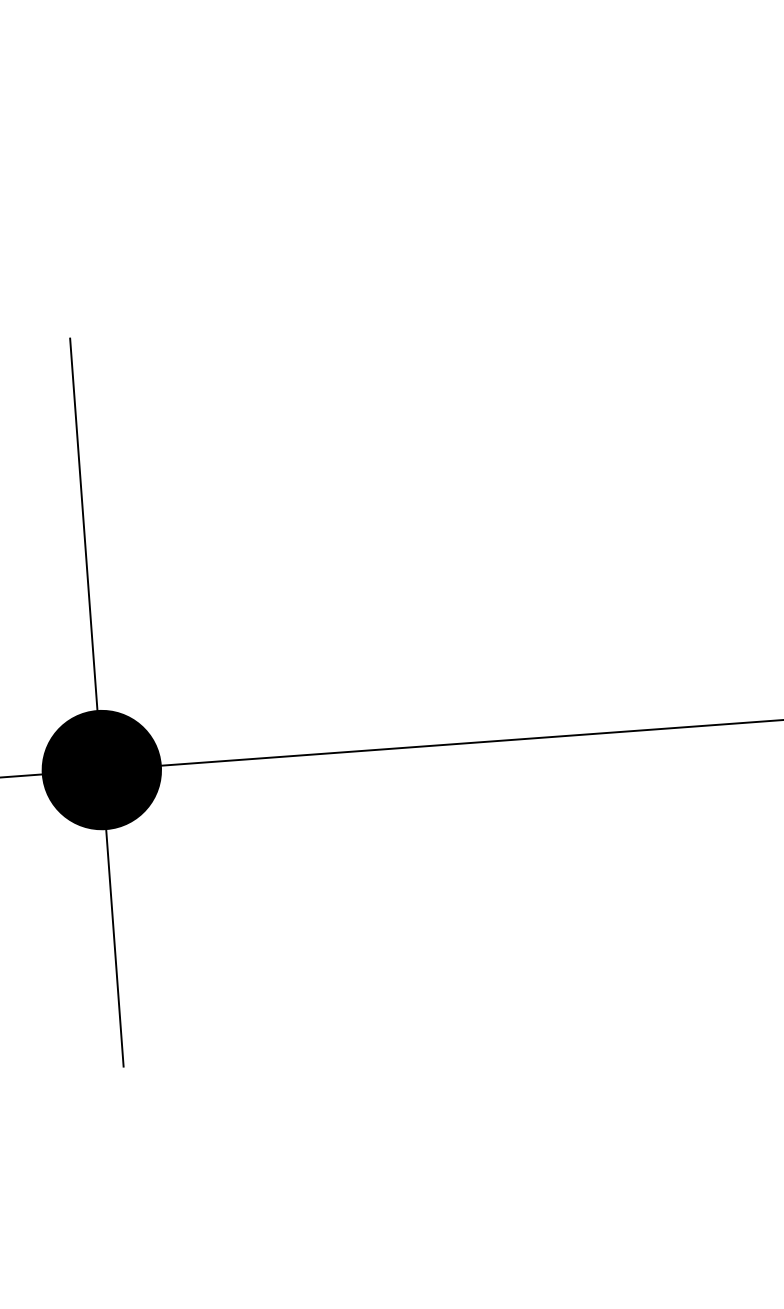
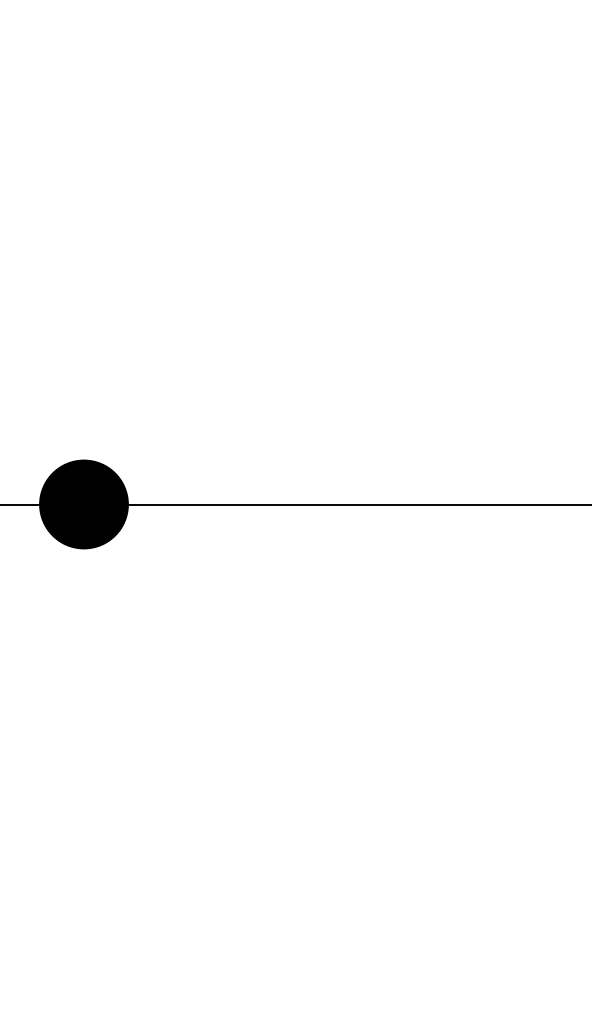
line: (97, 702) -> (84, 454), removed

